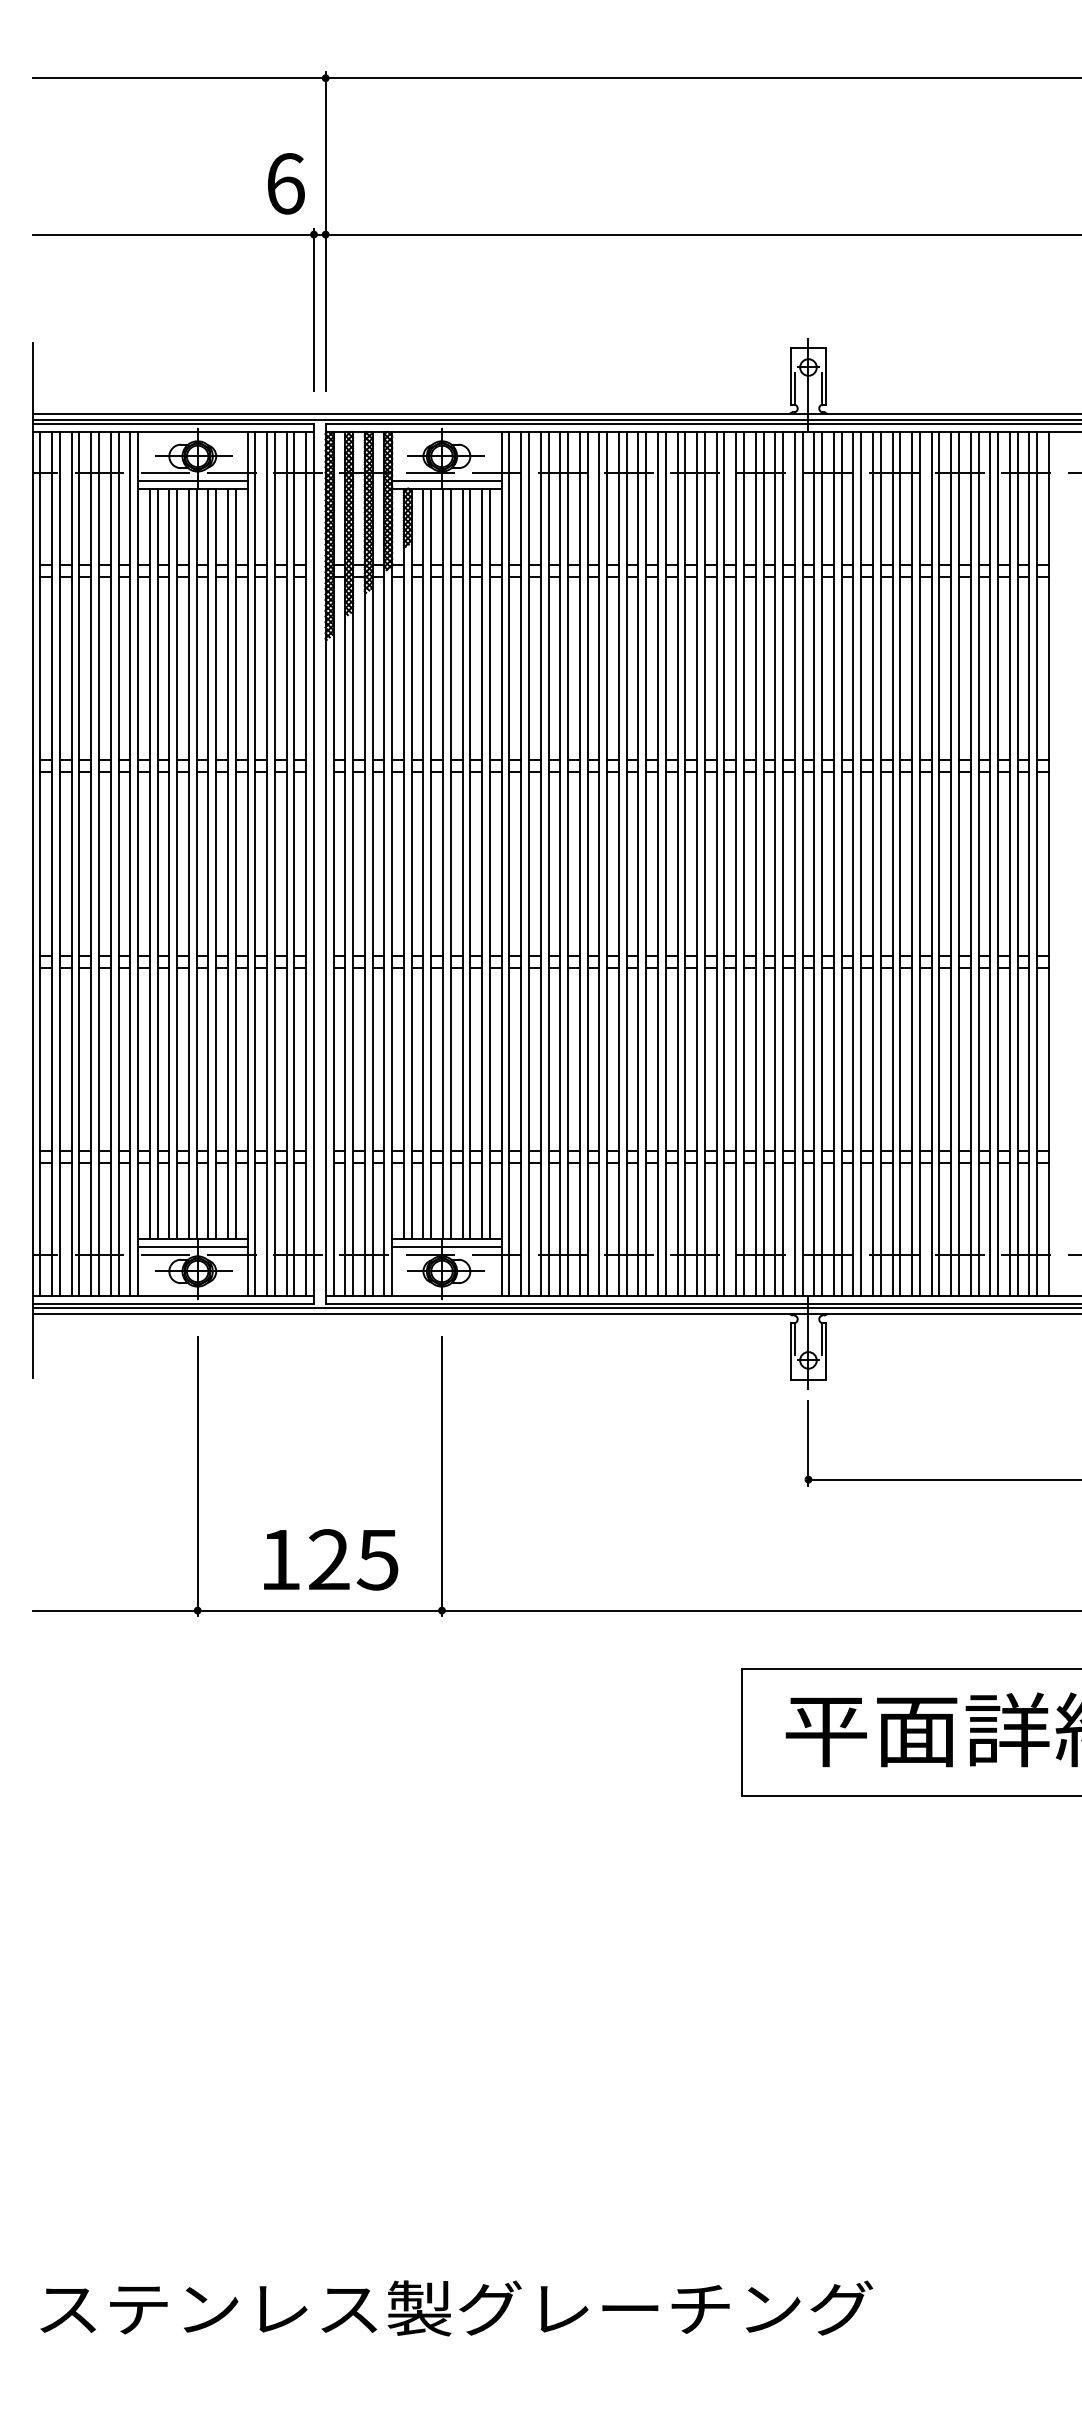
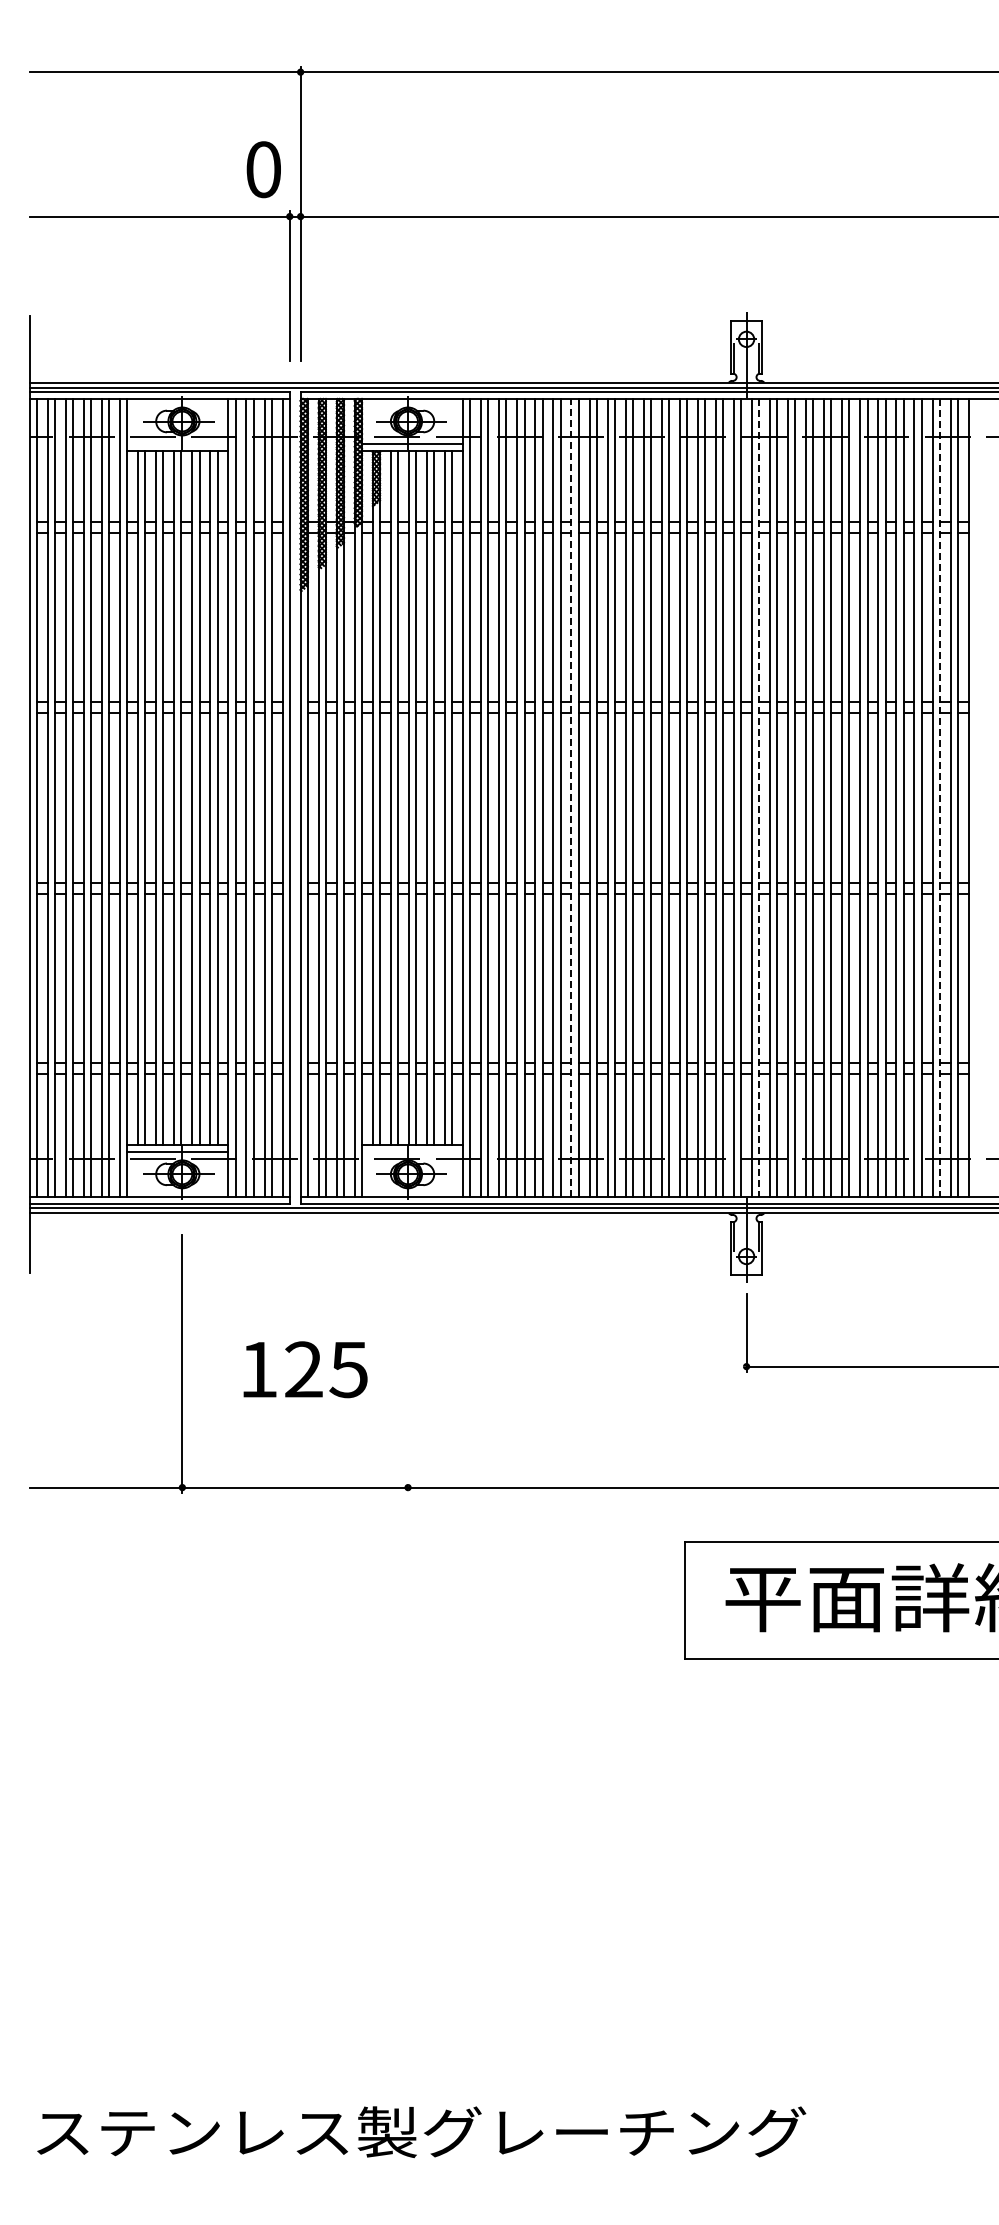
text: (285, 183) -> (263, 169), 6 -> 0
line: (192, 481) -> (177, 444), removed
line: (618, 863) -> (571, 797), solid -> dashed
line: (822, 863) -> (759, 797), solid -> dashed
line: (1017, 863) -> (939, 797), solid -> dashed
line: (446, 1246) -> (412, 1151), removed
line: (442, 1476) -> (408, 1363), removed
text: (330, 1559) -> (305, 1369), moved

